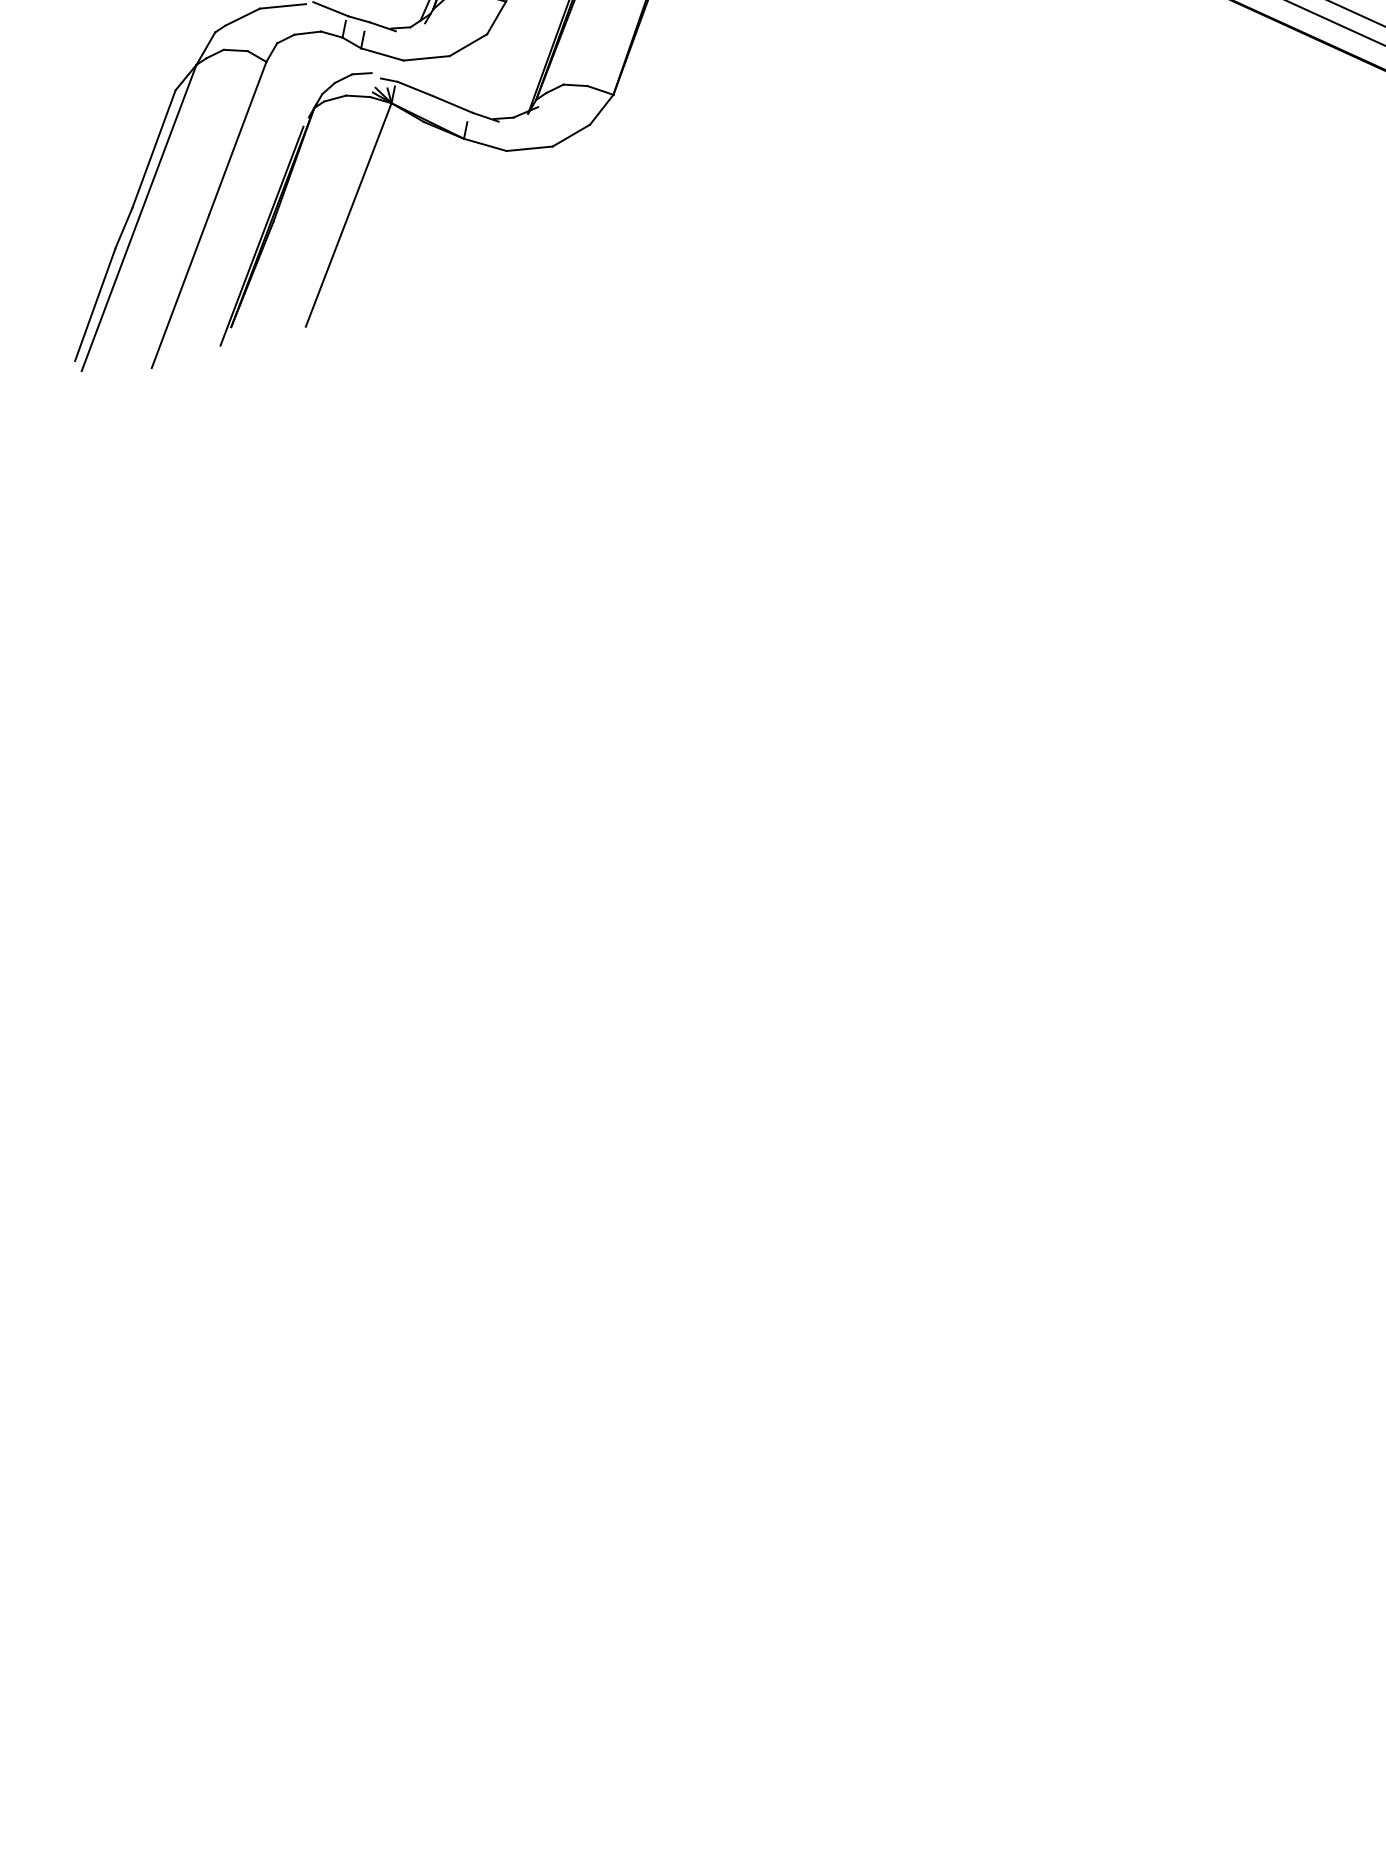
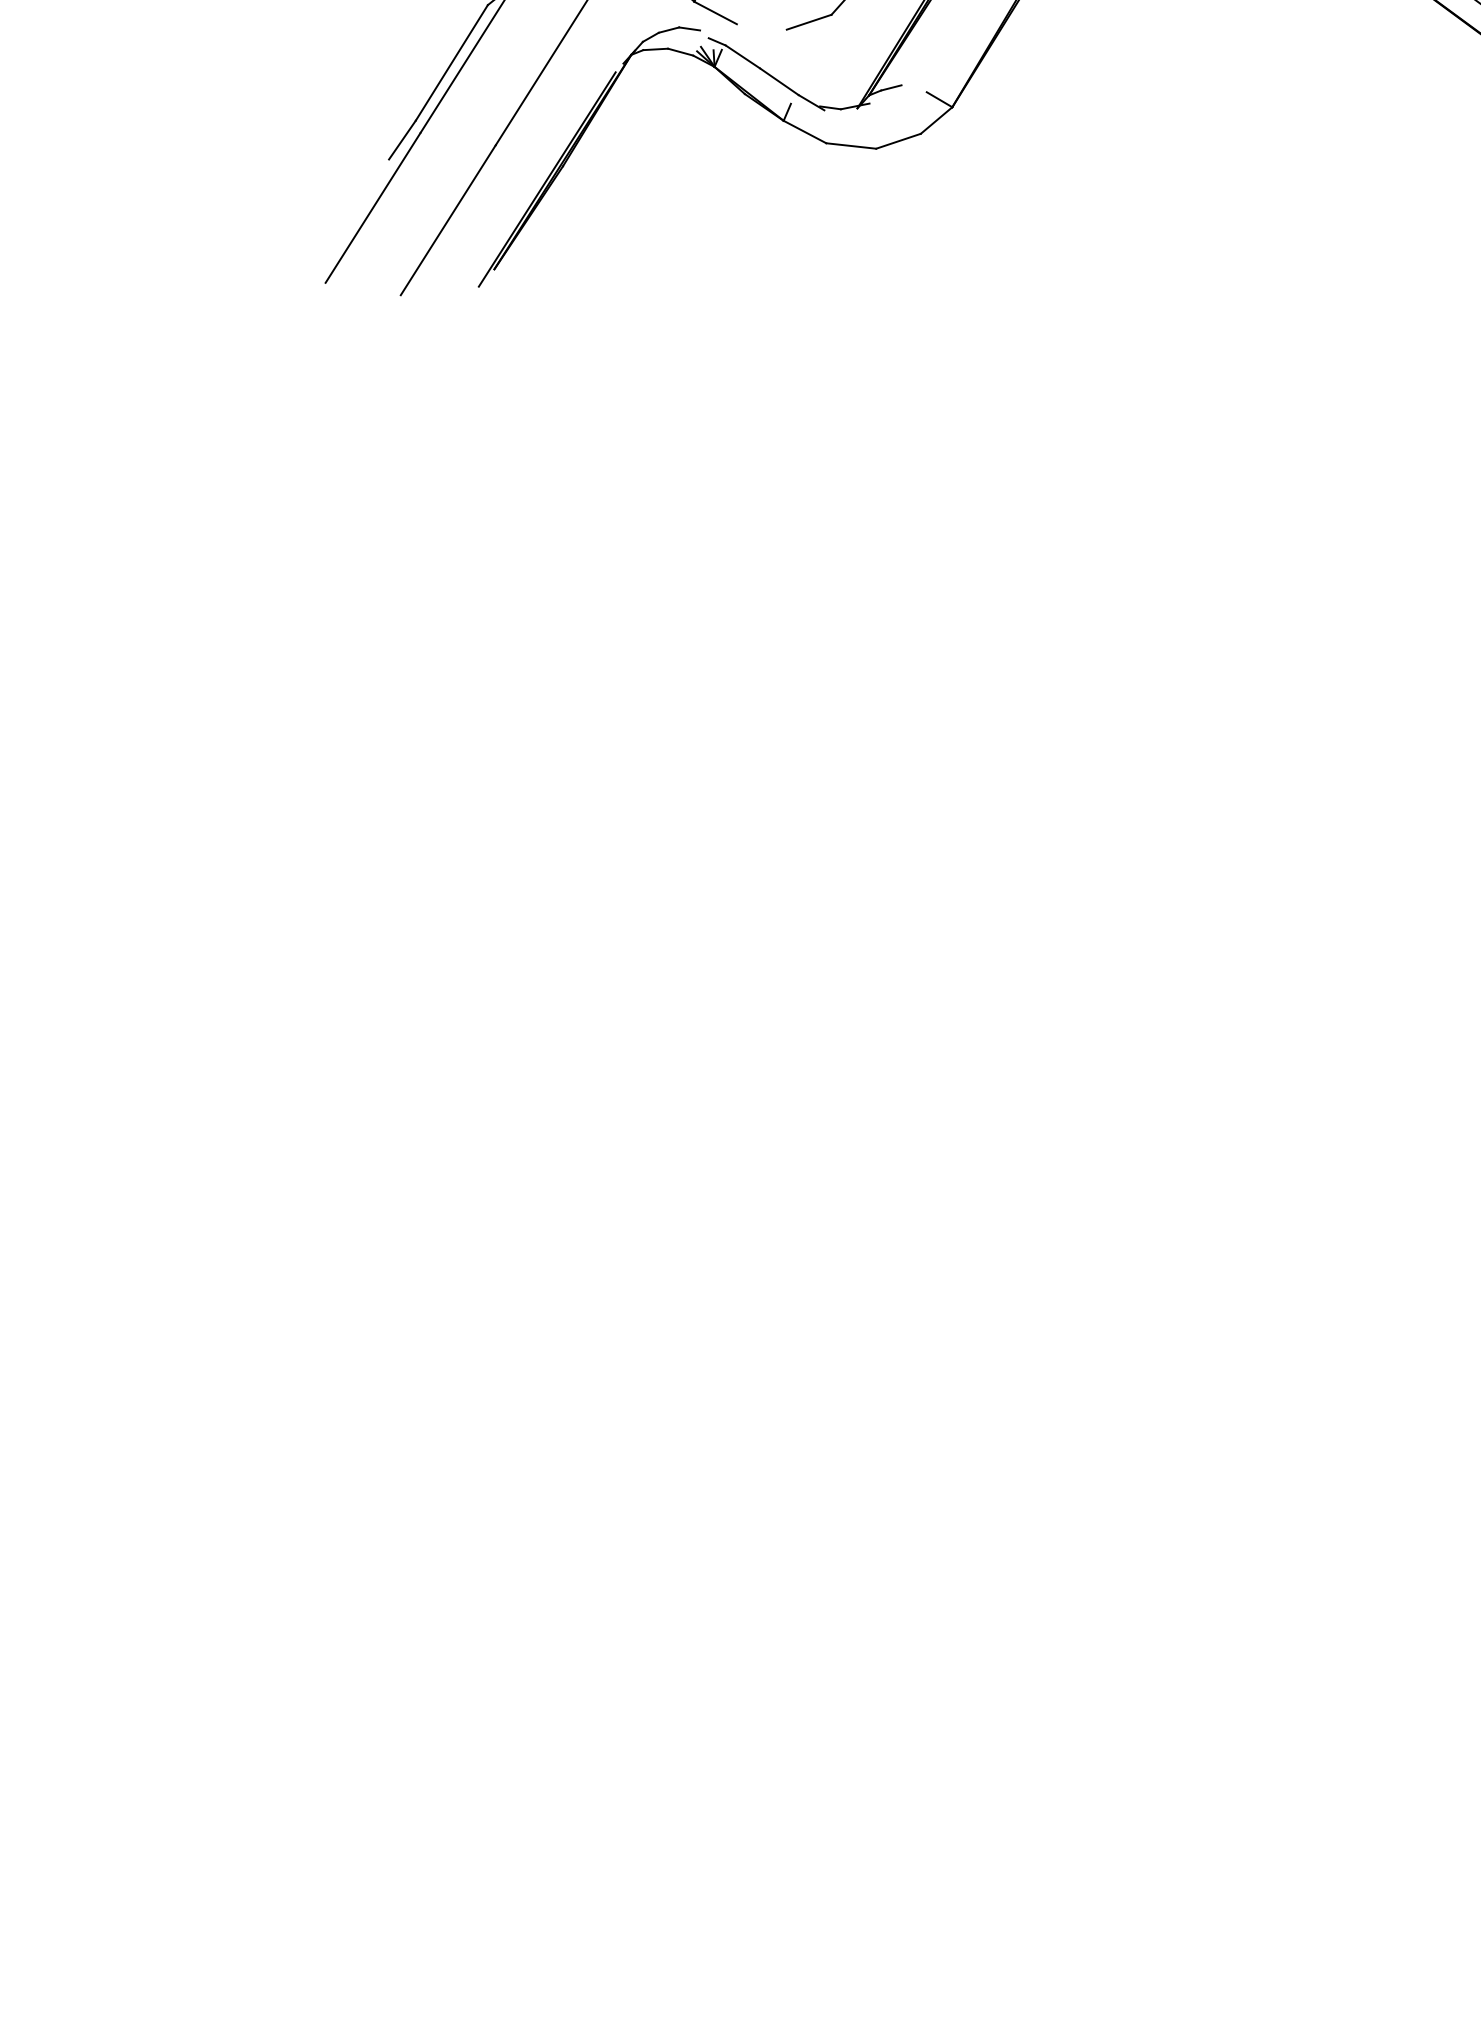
line: (426, 58) -> (761, 27), removed
line: (575, 85) -> (914, 88), removed
line: (348, 214) -> (644, 175), removed
line: (95, 304) -> (355, 215), removed

